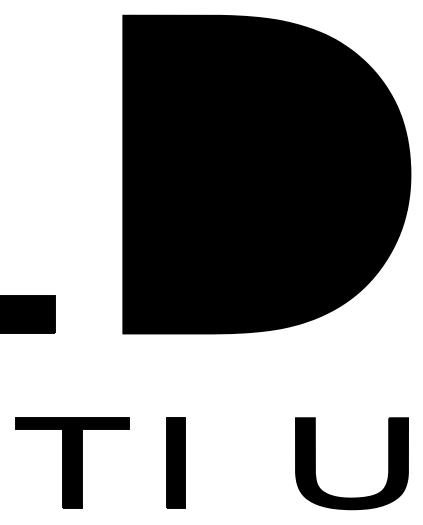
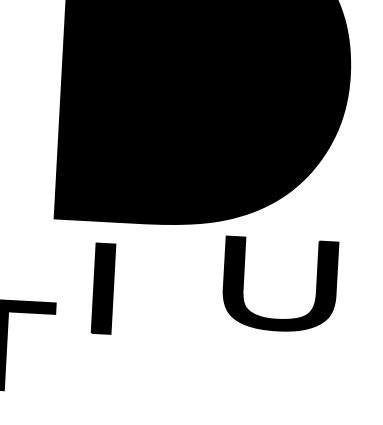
part: (175, 462) -> (103, 288), moved
part: (351, 497) -> (277, 318), moved

